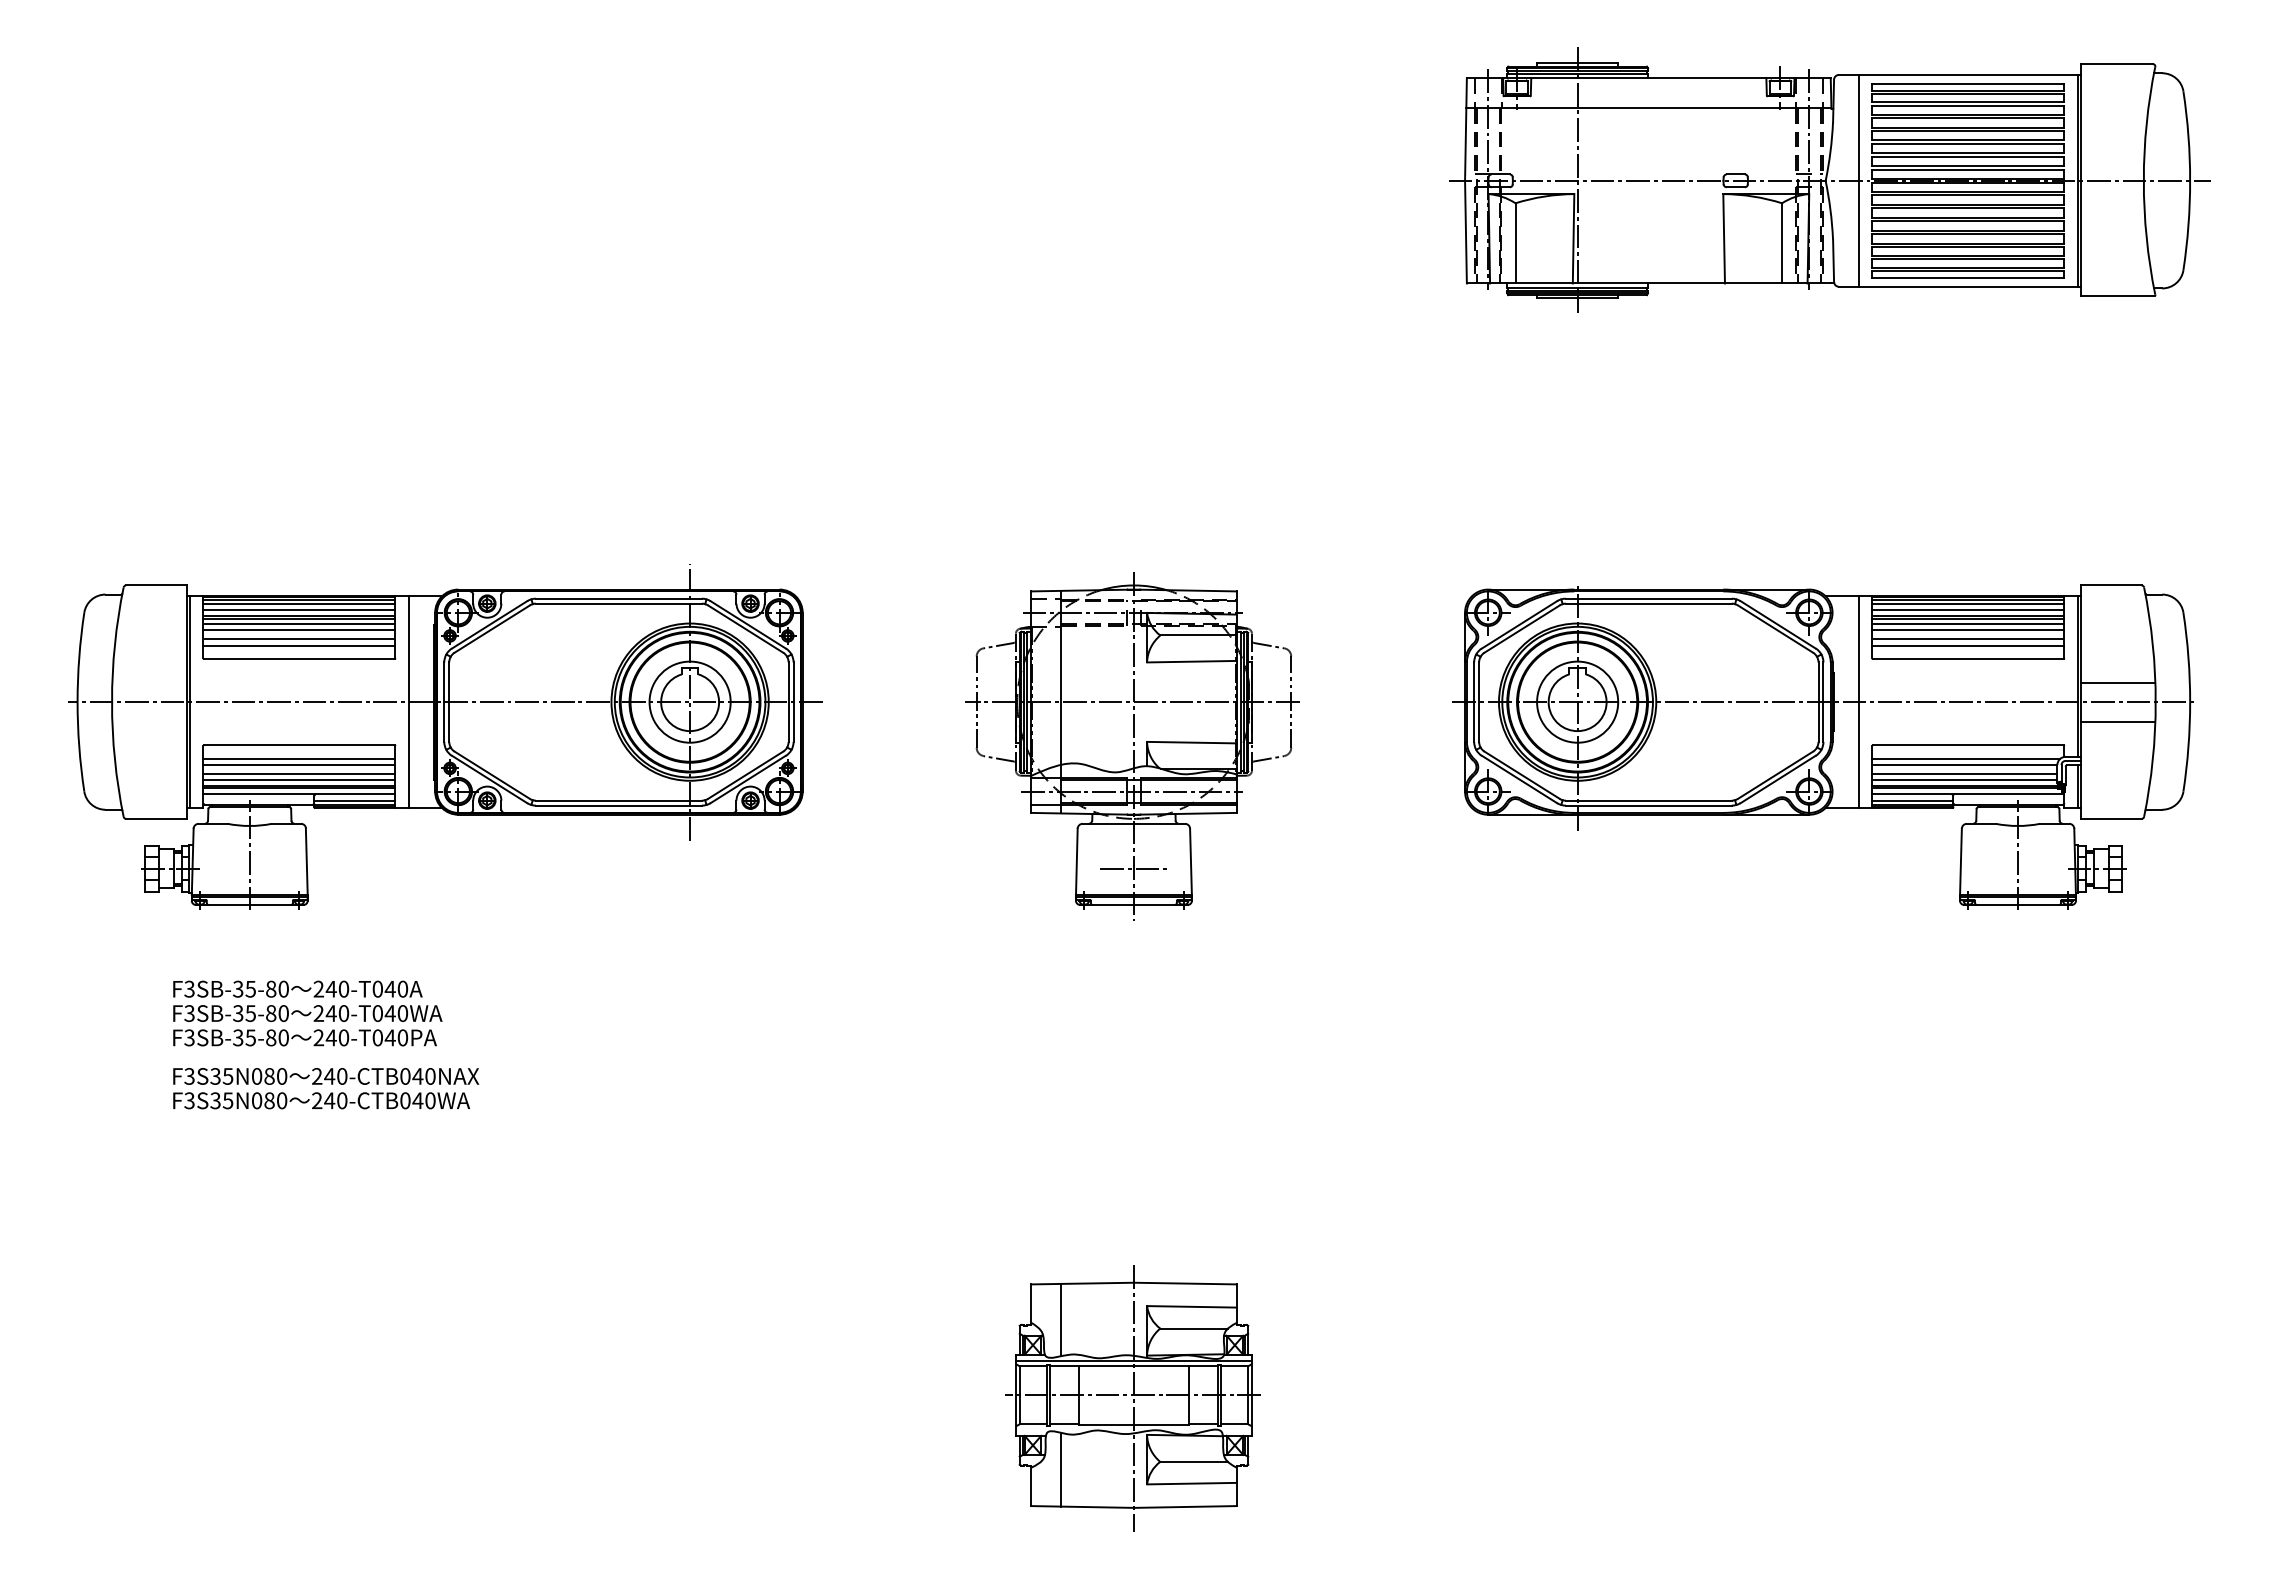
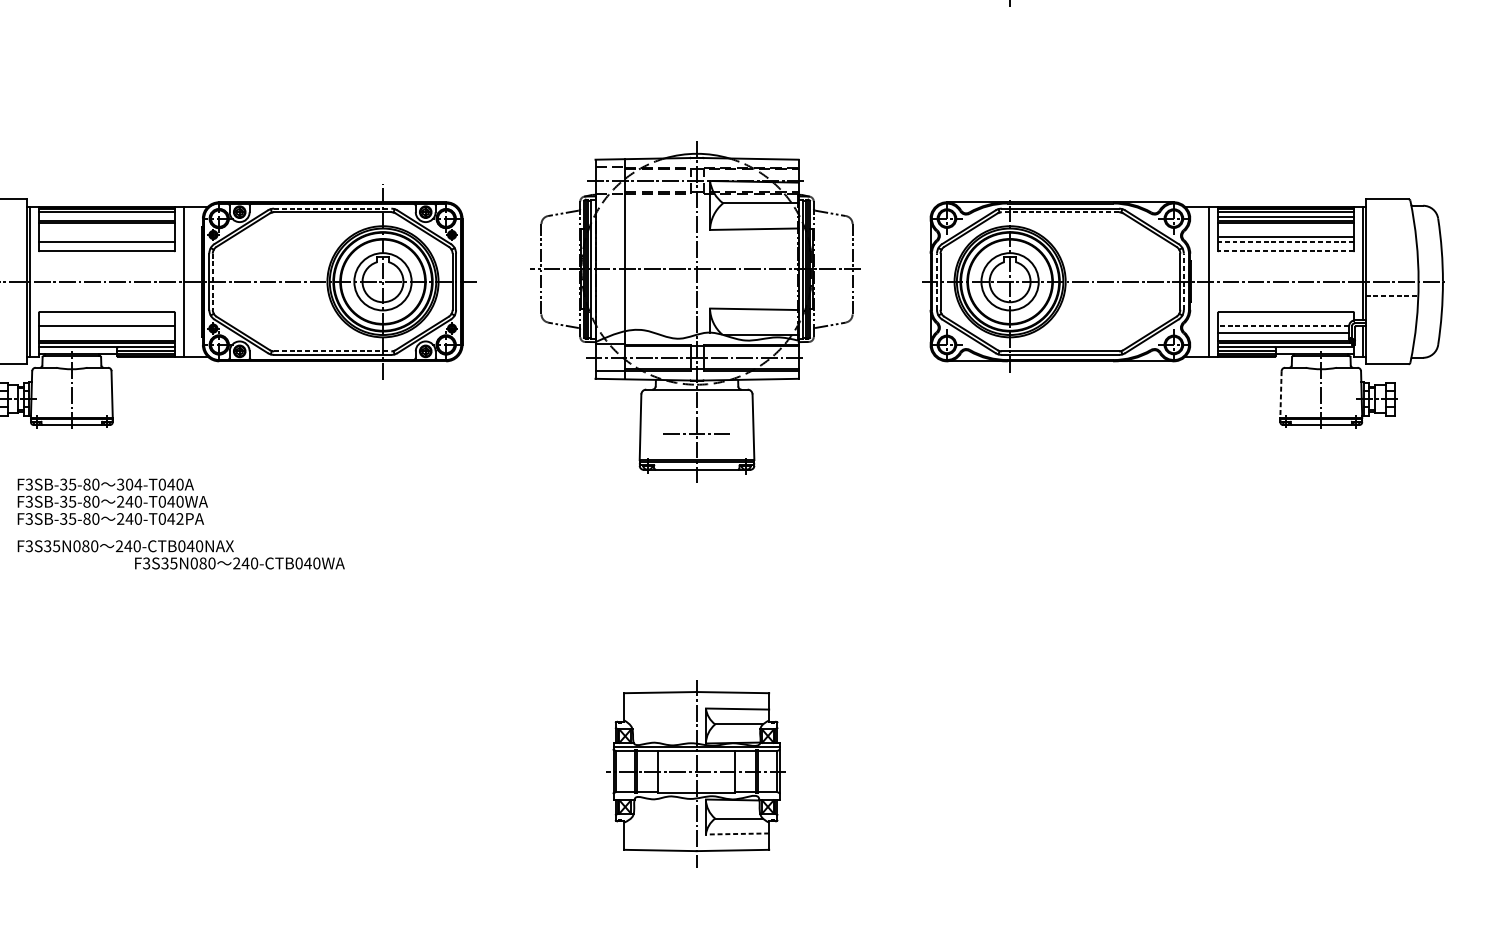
line: (618, 598) -> (332, 208), solid -> dashed
line: (1648, 603) -> (1060, 212), solid -> dashed
line: (299, 609) -> (106, 216), removed
line: (299, 624) -> (106, 226), removed
line: (1967, 624) -> (1285, 226), removed
line: (299, 629) -> (106, 230), removed
line: (1968, 629) -> (1286, 230), removed
line: (299, 638) -> (106, 236), removed
line: (1967, 645) -> (1285, 241), solid -> dashed
line: (1967, 659) -> (1285, 251), solid -> dashed
line: (2116, 682) -> (1390, 267), removed
line: (449, 702) -> (212, 282), solid -> dashed
line: (1474, 702) -> (937, 282), solid -> dashed
line: (1823, 702) -> (1183, 282), solid -> dashed
line: (2116, 721) -> (1390, 295), solid -> dashed
part: (1132, 746) -> (695, 313), size x1.4
line: (299, 758) -> (106, 321), removed
line: (1966, 758) -> (1284, 321), removed
line: (1965, 765) -> (1284, 326), solid -> dashed
line: (299, 774) -> (106, 332), removed
line: (298, 779) -> (106, 336), removed
line: (1965, 779) -> (1284, 336), removed
line: (618, 800) -> (332, 351), solid -> dashed
line: (1960, 862) -> (1280, 395), solid -> dashed
text: (331, 988) -> (129, 484), 240-T040A -> 304-T040A
text: (402, 1037) -> (179, 518), 240-T040PA -> 240-T042PA
text: (321, 1100) -> (239, 563), moved
line: (1061, 1319) -> (645, 718), removed
line: (1061, 1469) -> (645, 823), removed
line: (1191, 1483) -> (737, 833), solid -> dashed

